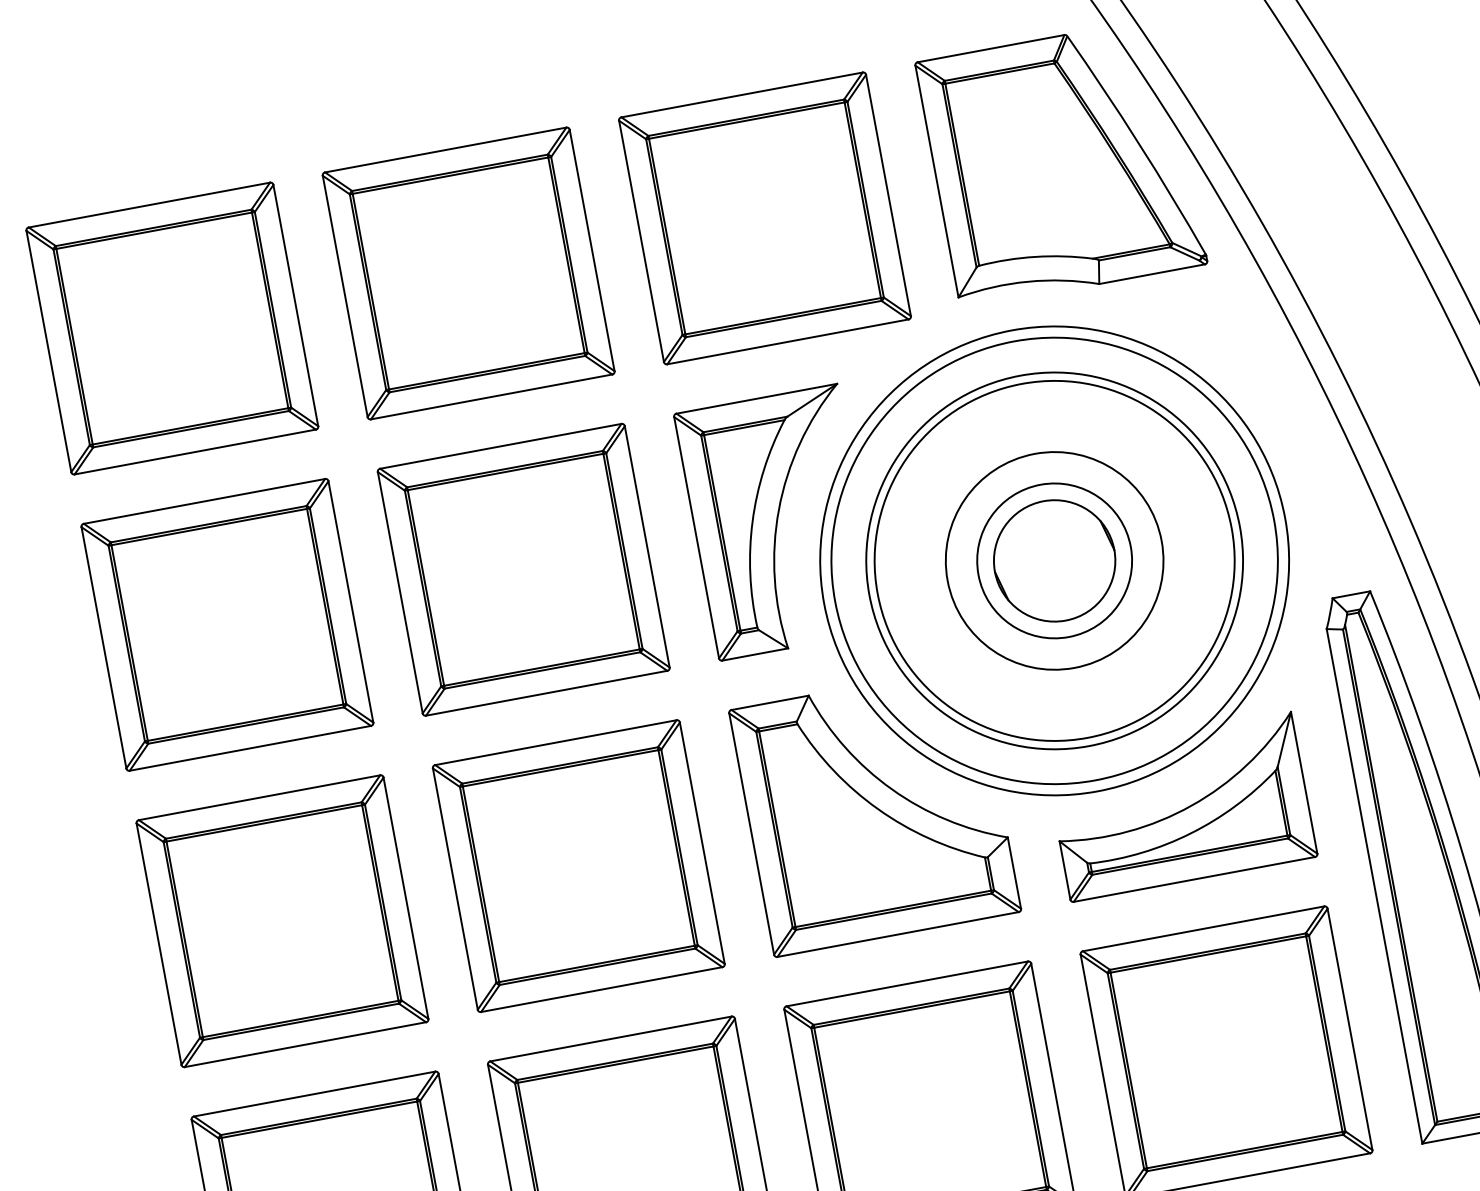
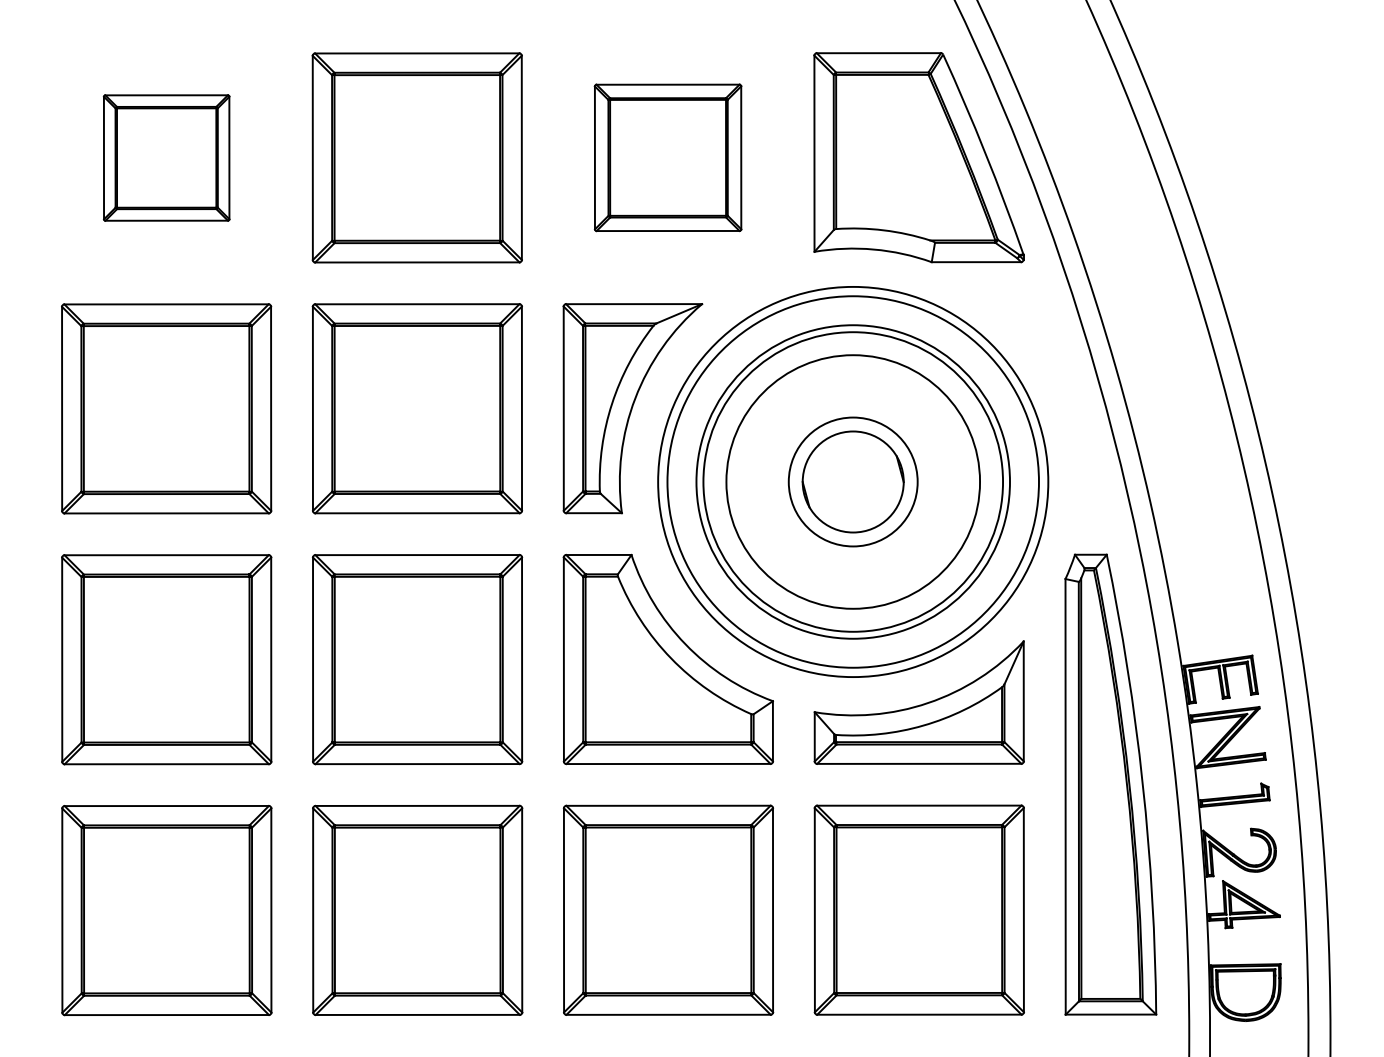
part: (764, 218) -> (667, 157), size x0.7
part: (172, 327) -> (166, 157), size x0.6
circle: (1053, 560) -> (852, 481), size x1.4

